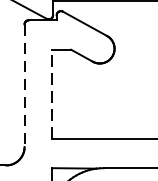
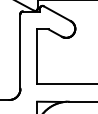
line: (24, 85) -> (20, 51), dashed -> solid
line: (52, 94) -> (37, 56), dashed -> solid

